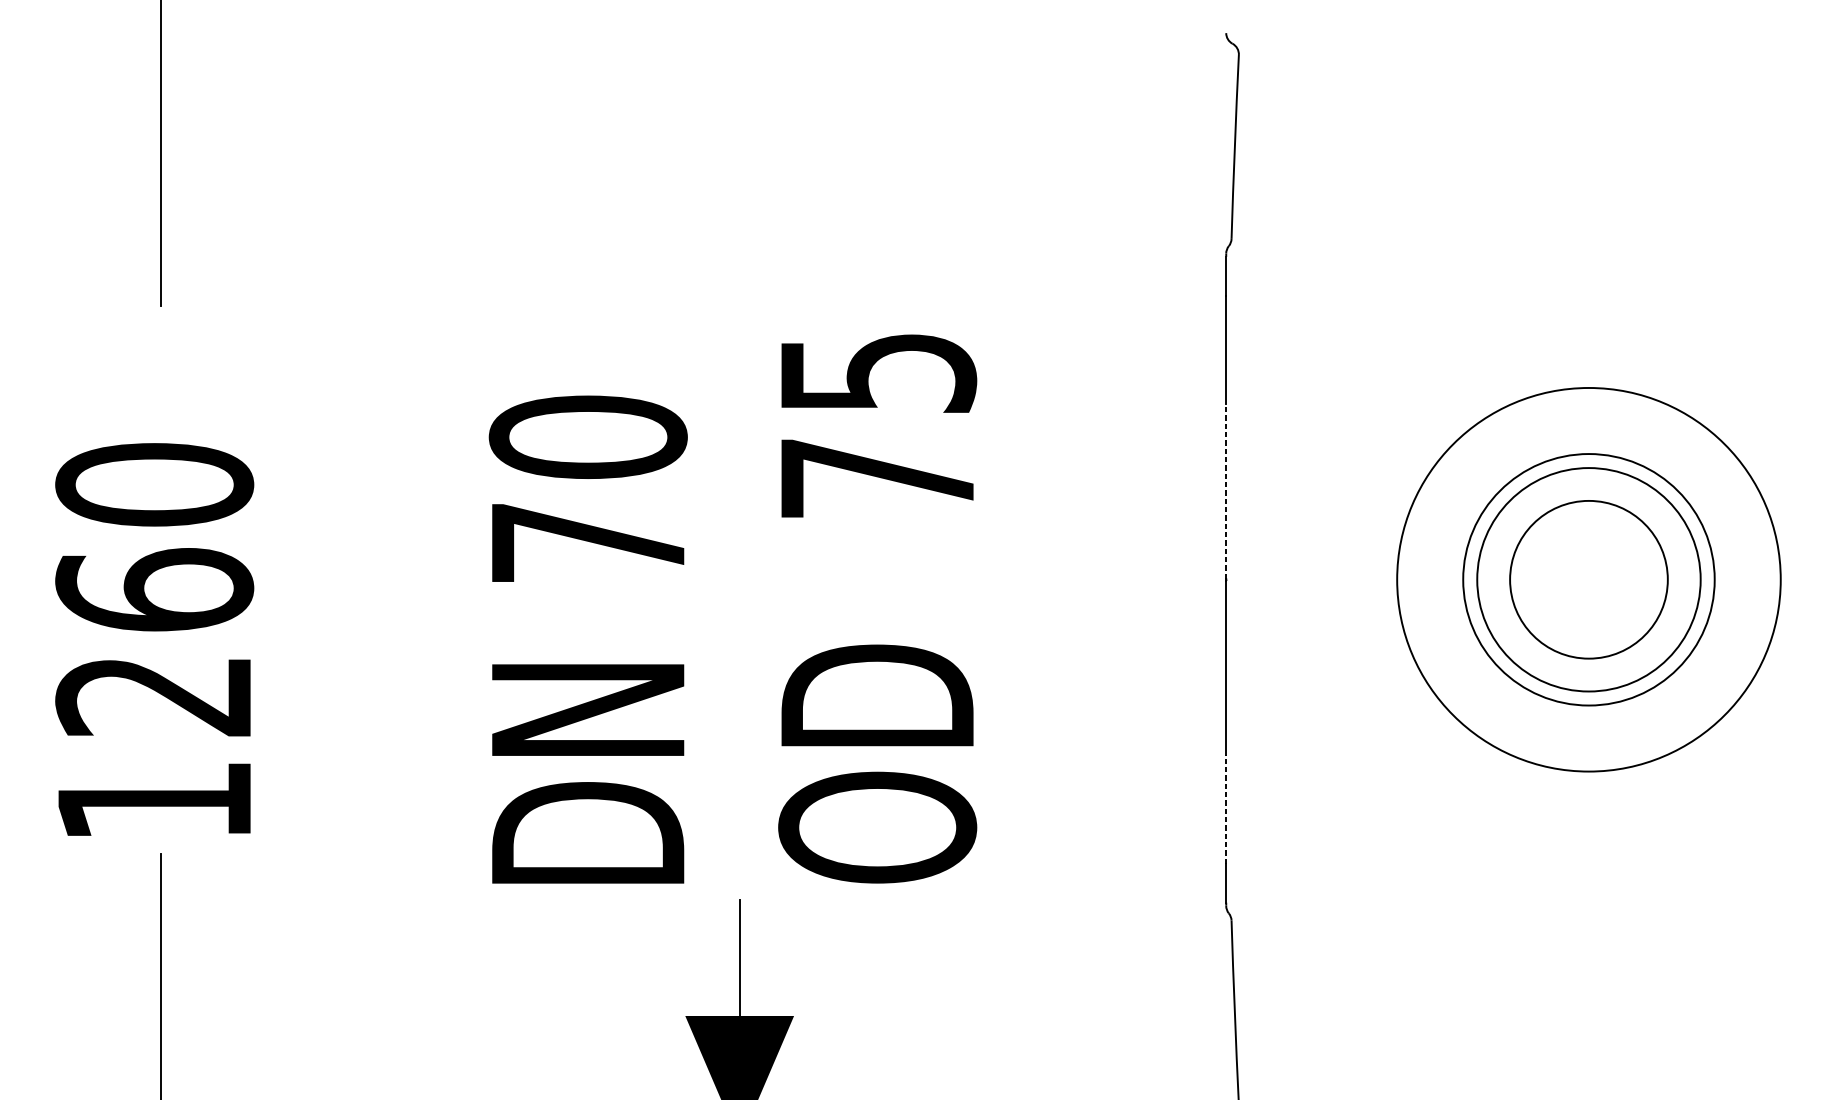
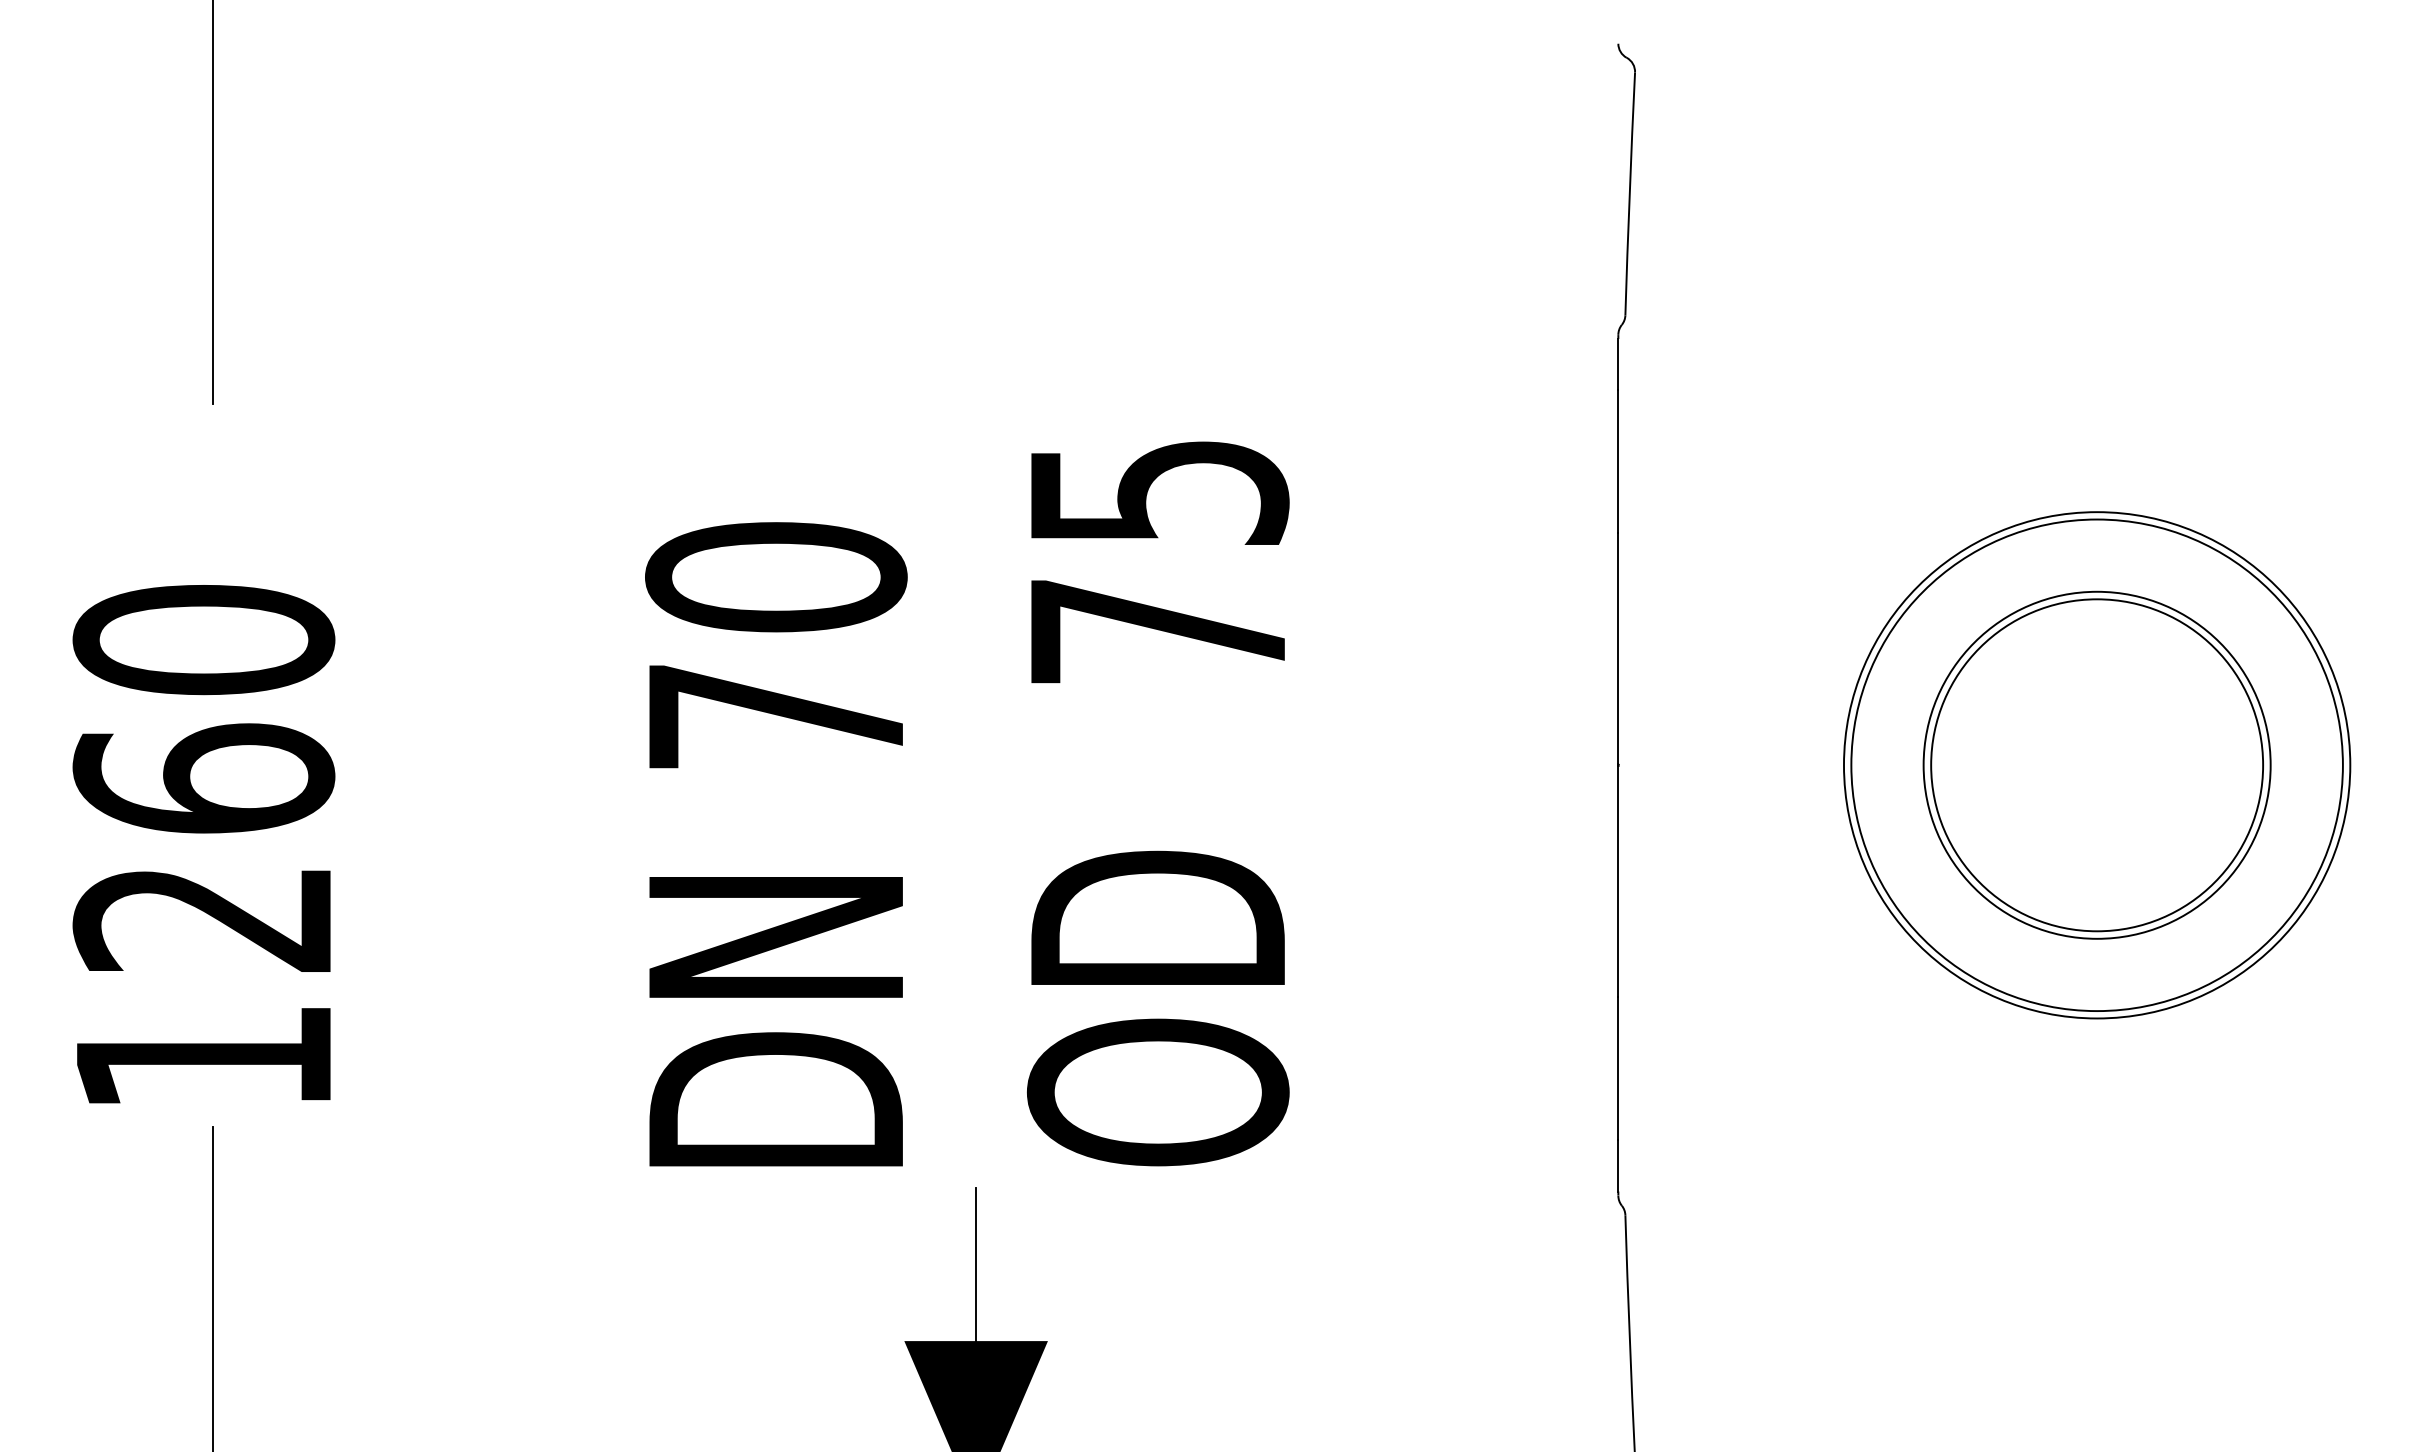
line: (1226, 491) -> (1618, 648), dashed -> solid
circle: (1588, 579) -> (2096, 764), size x1.67
circle: (1588, 579) -> (2096, 765), size x1.67
line: (1226, 809) -> (1618, 1068), dashed -> solid

